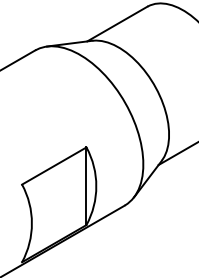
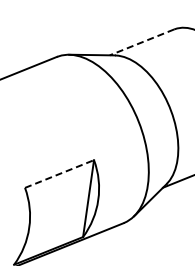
line: (117, 24) -> (142, 42), solid -> dashed
line: (54, 165) -> (59, 173), solid -> dashed

